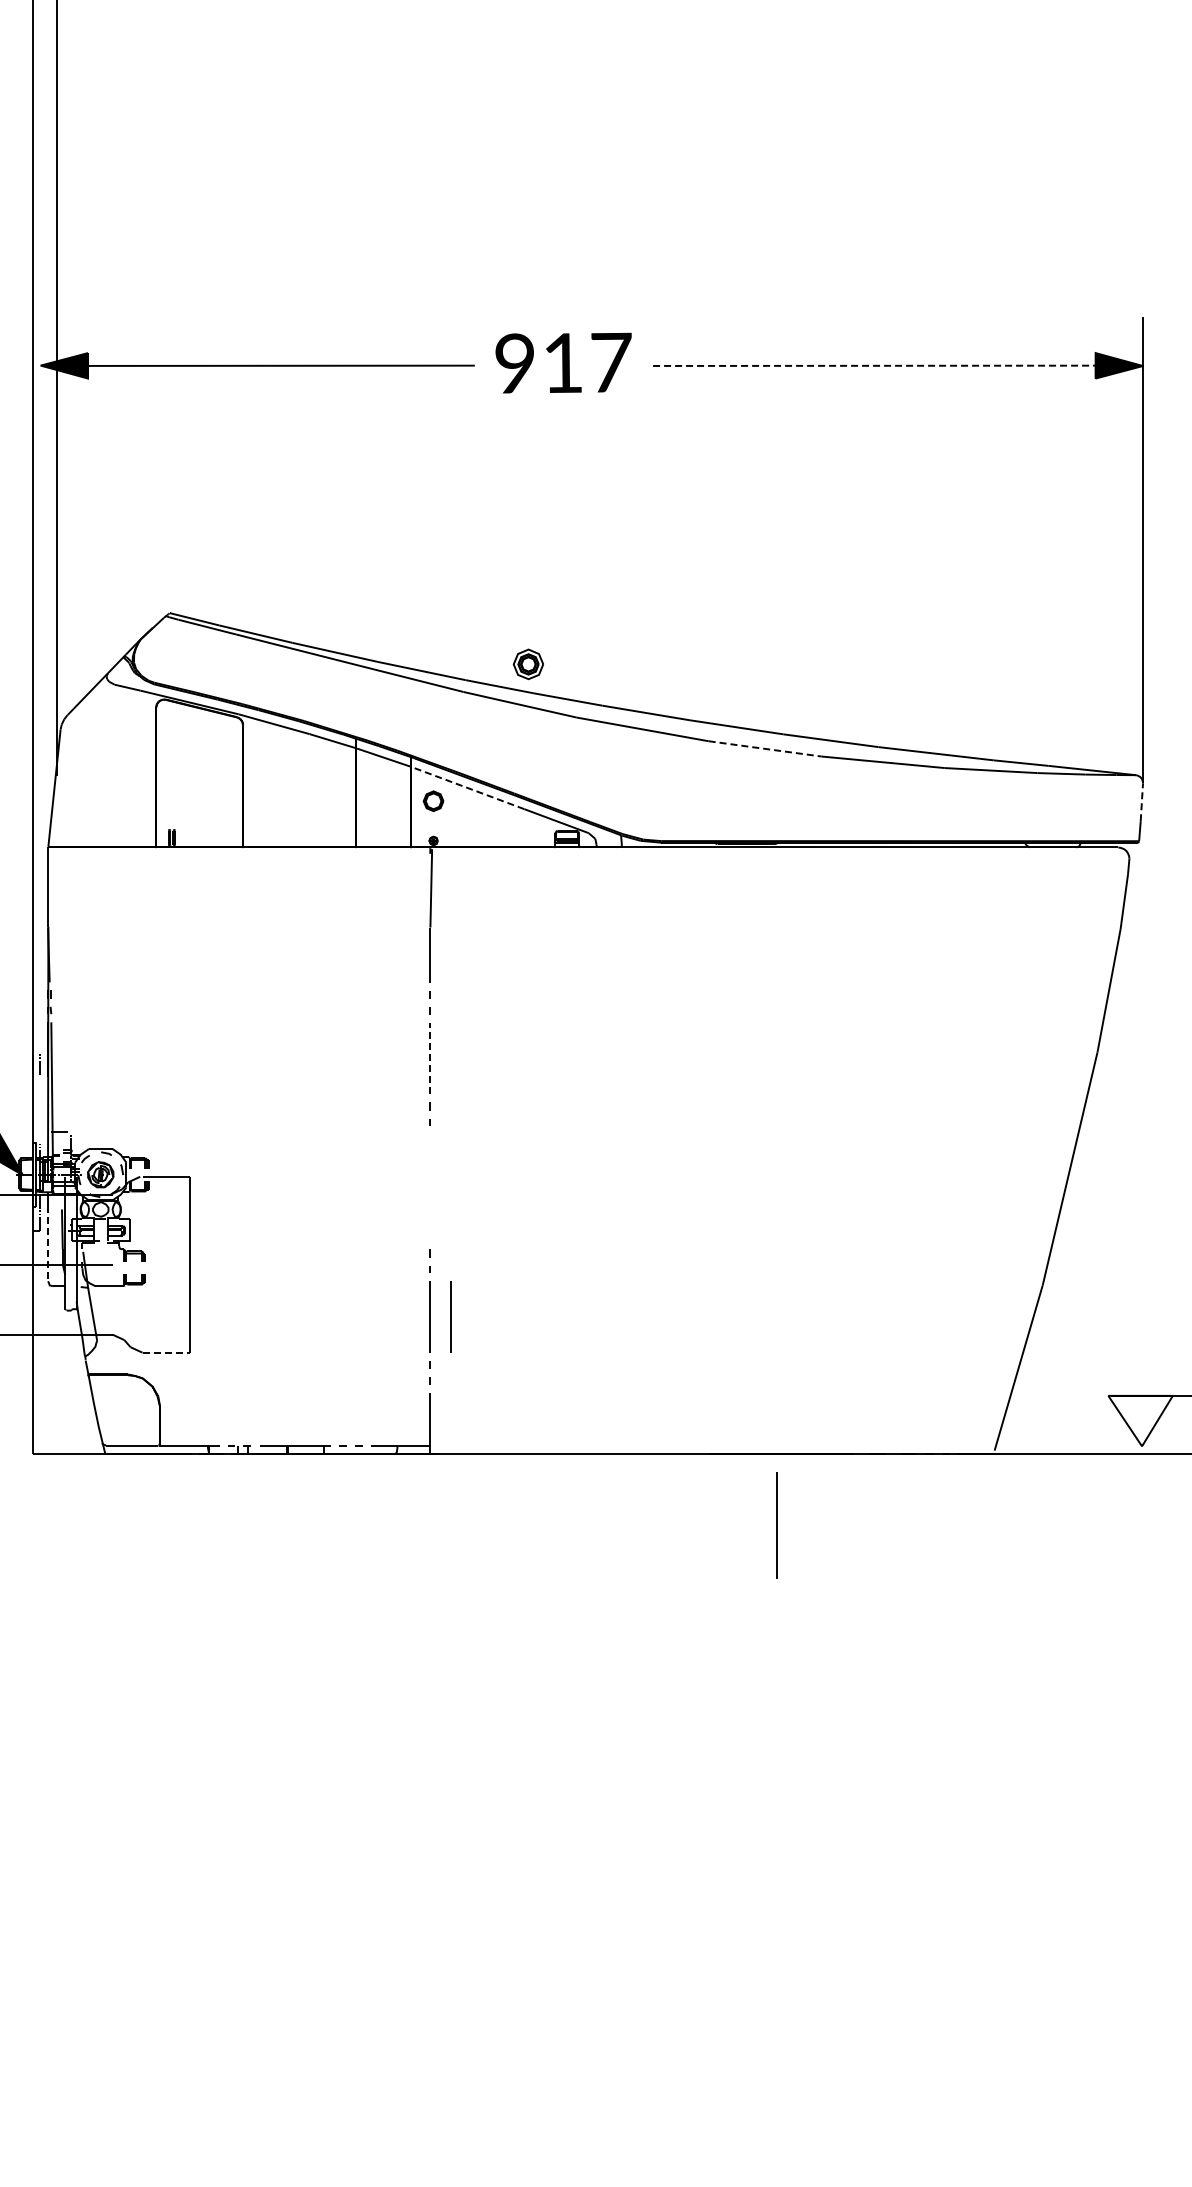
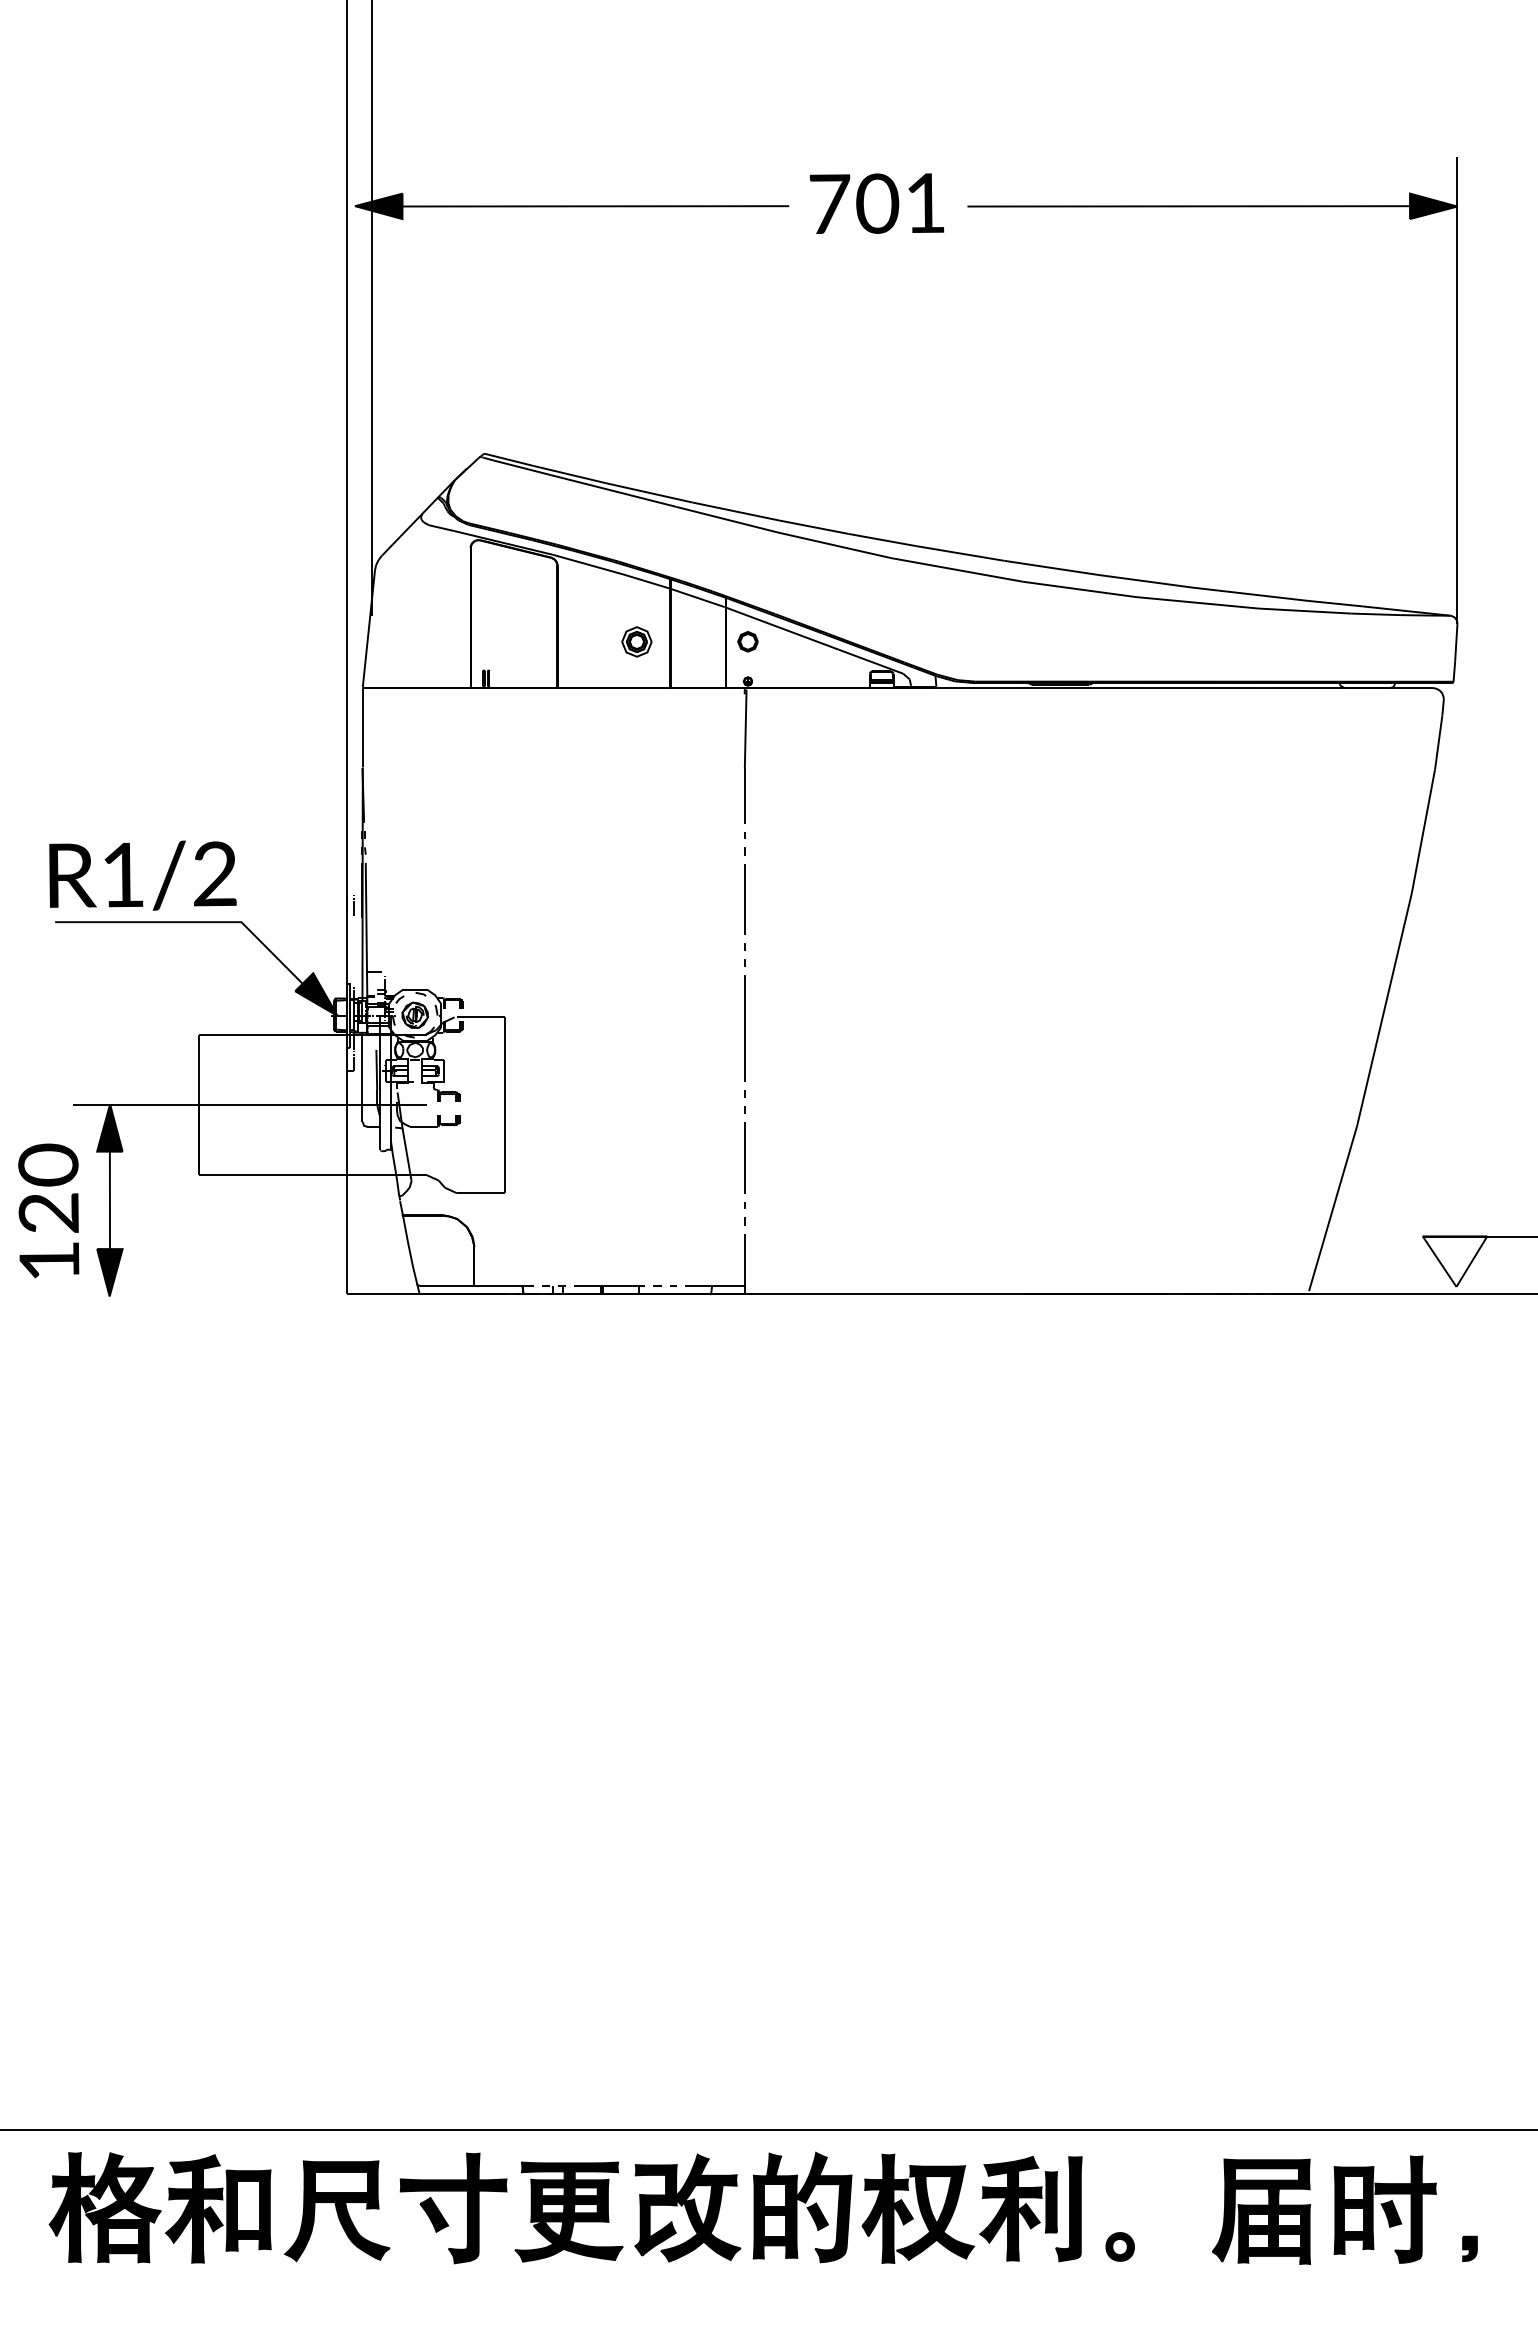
text: (563, 362) -> (877, 203), 917 -> 701
line: (892, 365) -> (1206, 206), dashed -> solid
part: (528, 663) -> (636, 641), moved
line: (766, 748) -> (1080, 589), dashed -> solid
line: (468, 787) -> (782, 628), dashed -> solid
line: (1142, 801) -> (1456, 642), dashed -> solid
line: (430, 1058) -> (744, 899), dashed -> solid
line: (48, 1243) -> (362, 1084), dashed -> solid
line: (451, 1316) -> (765, 1157), removed
line: (166, 1352) -> (480, 1193), dashed -> solid
line: (777, 1525) -> (744, 1028), moved

